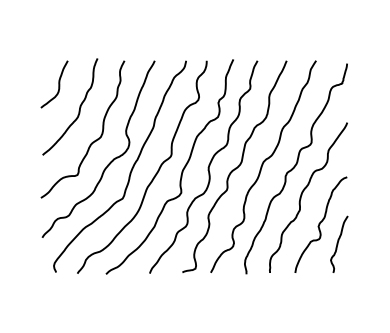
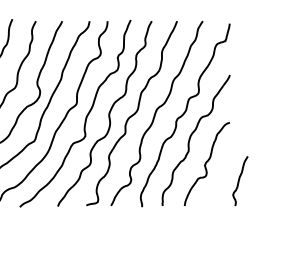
curve: (338, 243) -> (239, 180), moved

